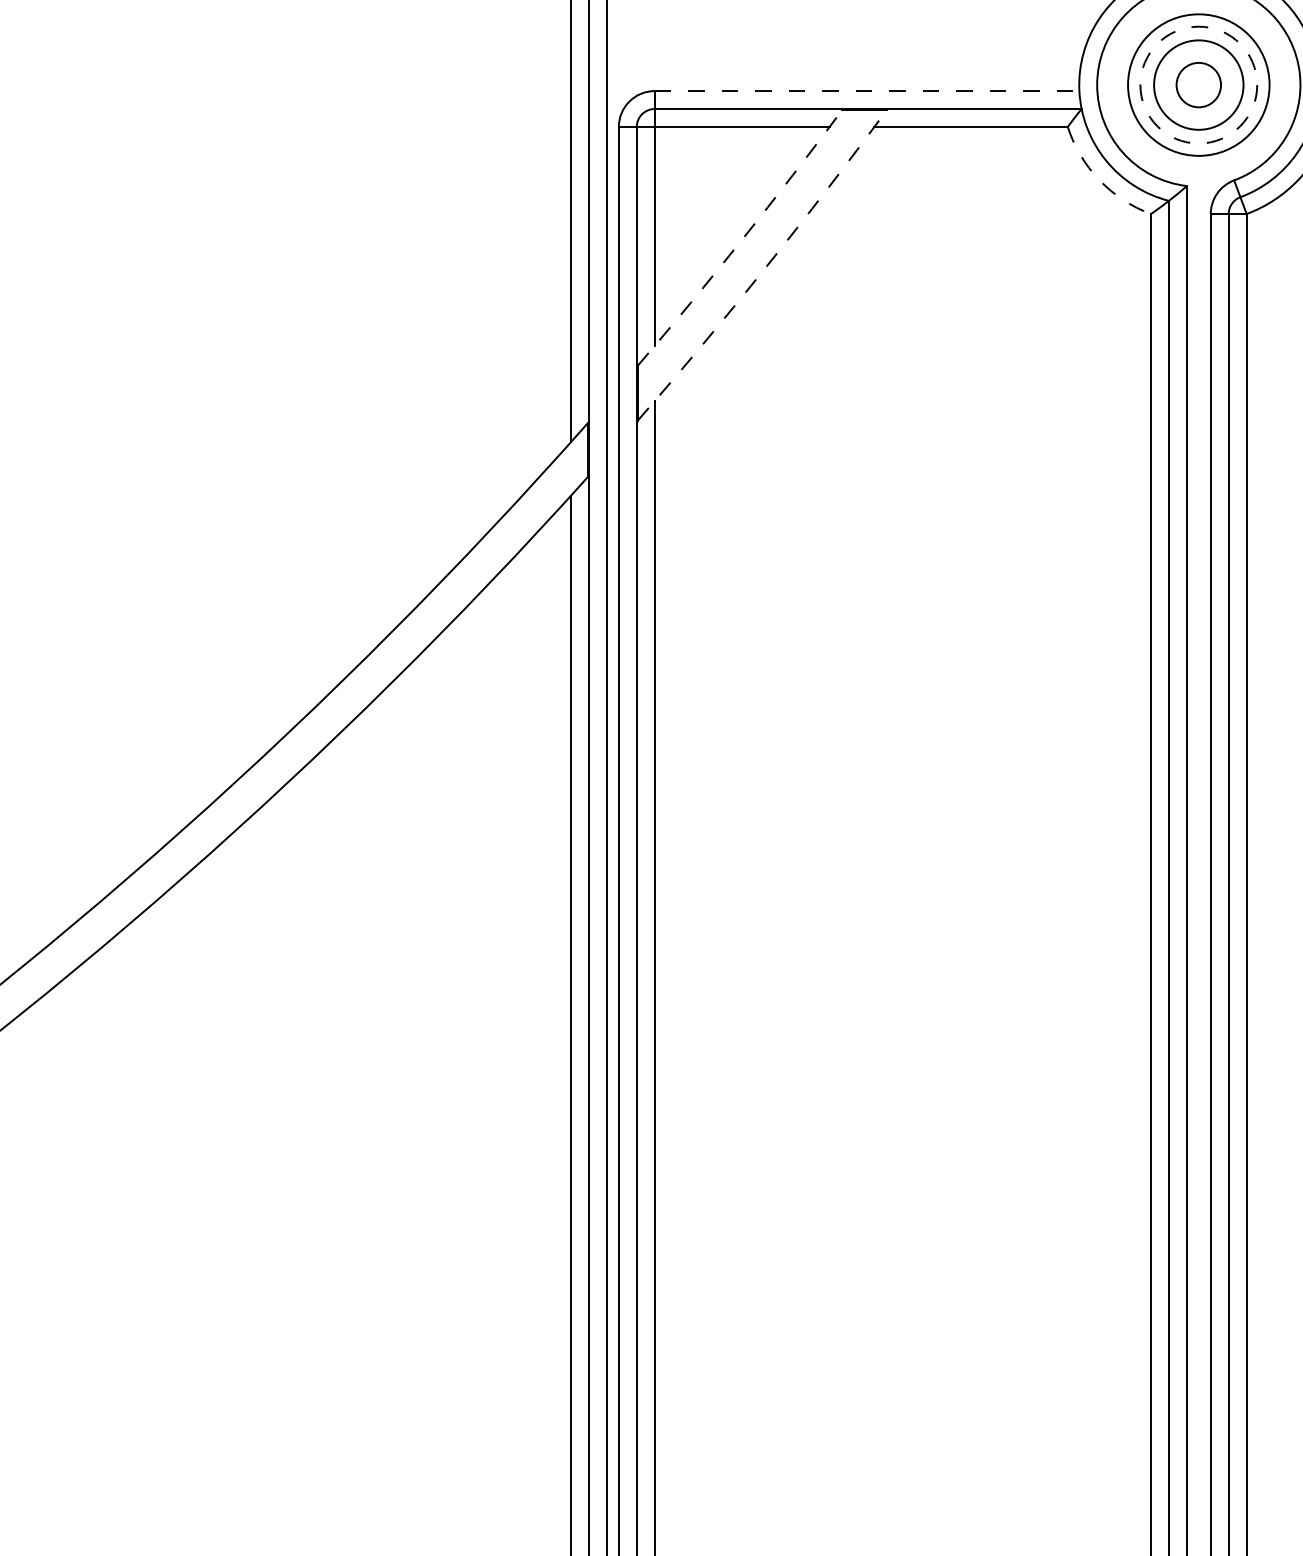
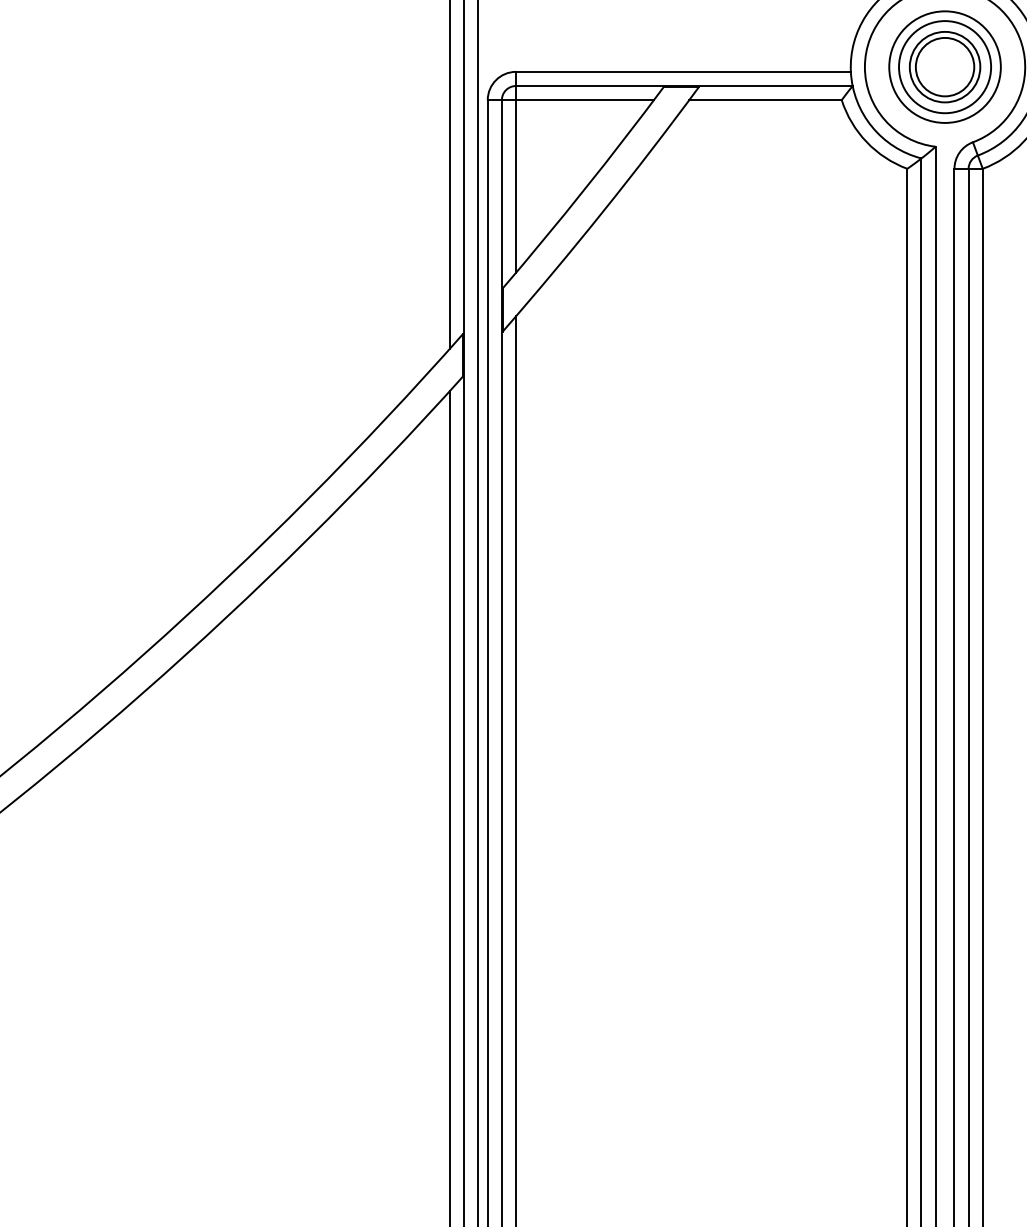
circle: (1198, 84) -> (944, 66), dashed -> solid
circle: (1198, 85) -> (944, 67), size x1.67
line: (867, 91) -> (683, 72), dashed -> solid
arc: (1099, 180) -> (866, 142), dashed -> solid
arc: (742, 239) -> (585, 188), dashed -> solid
arc: (765, 267) -> (603, 210), dashed -> solid

